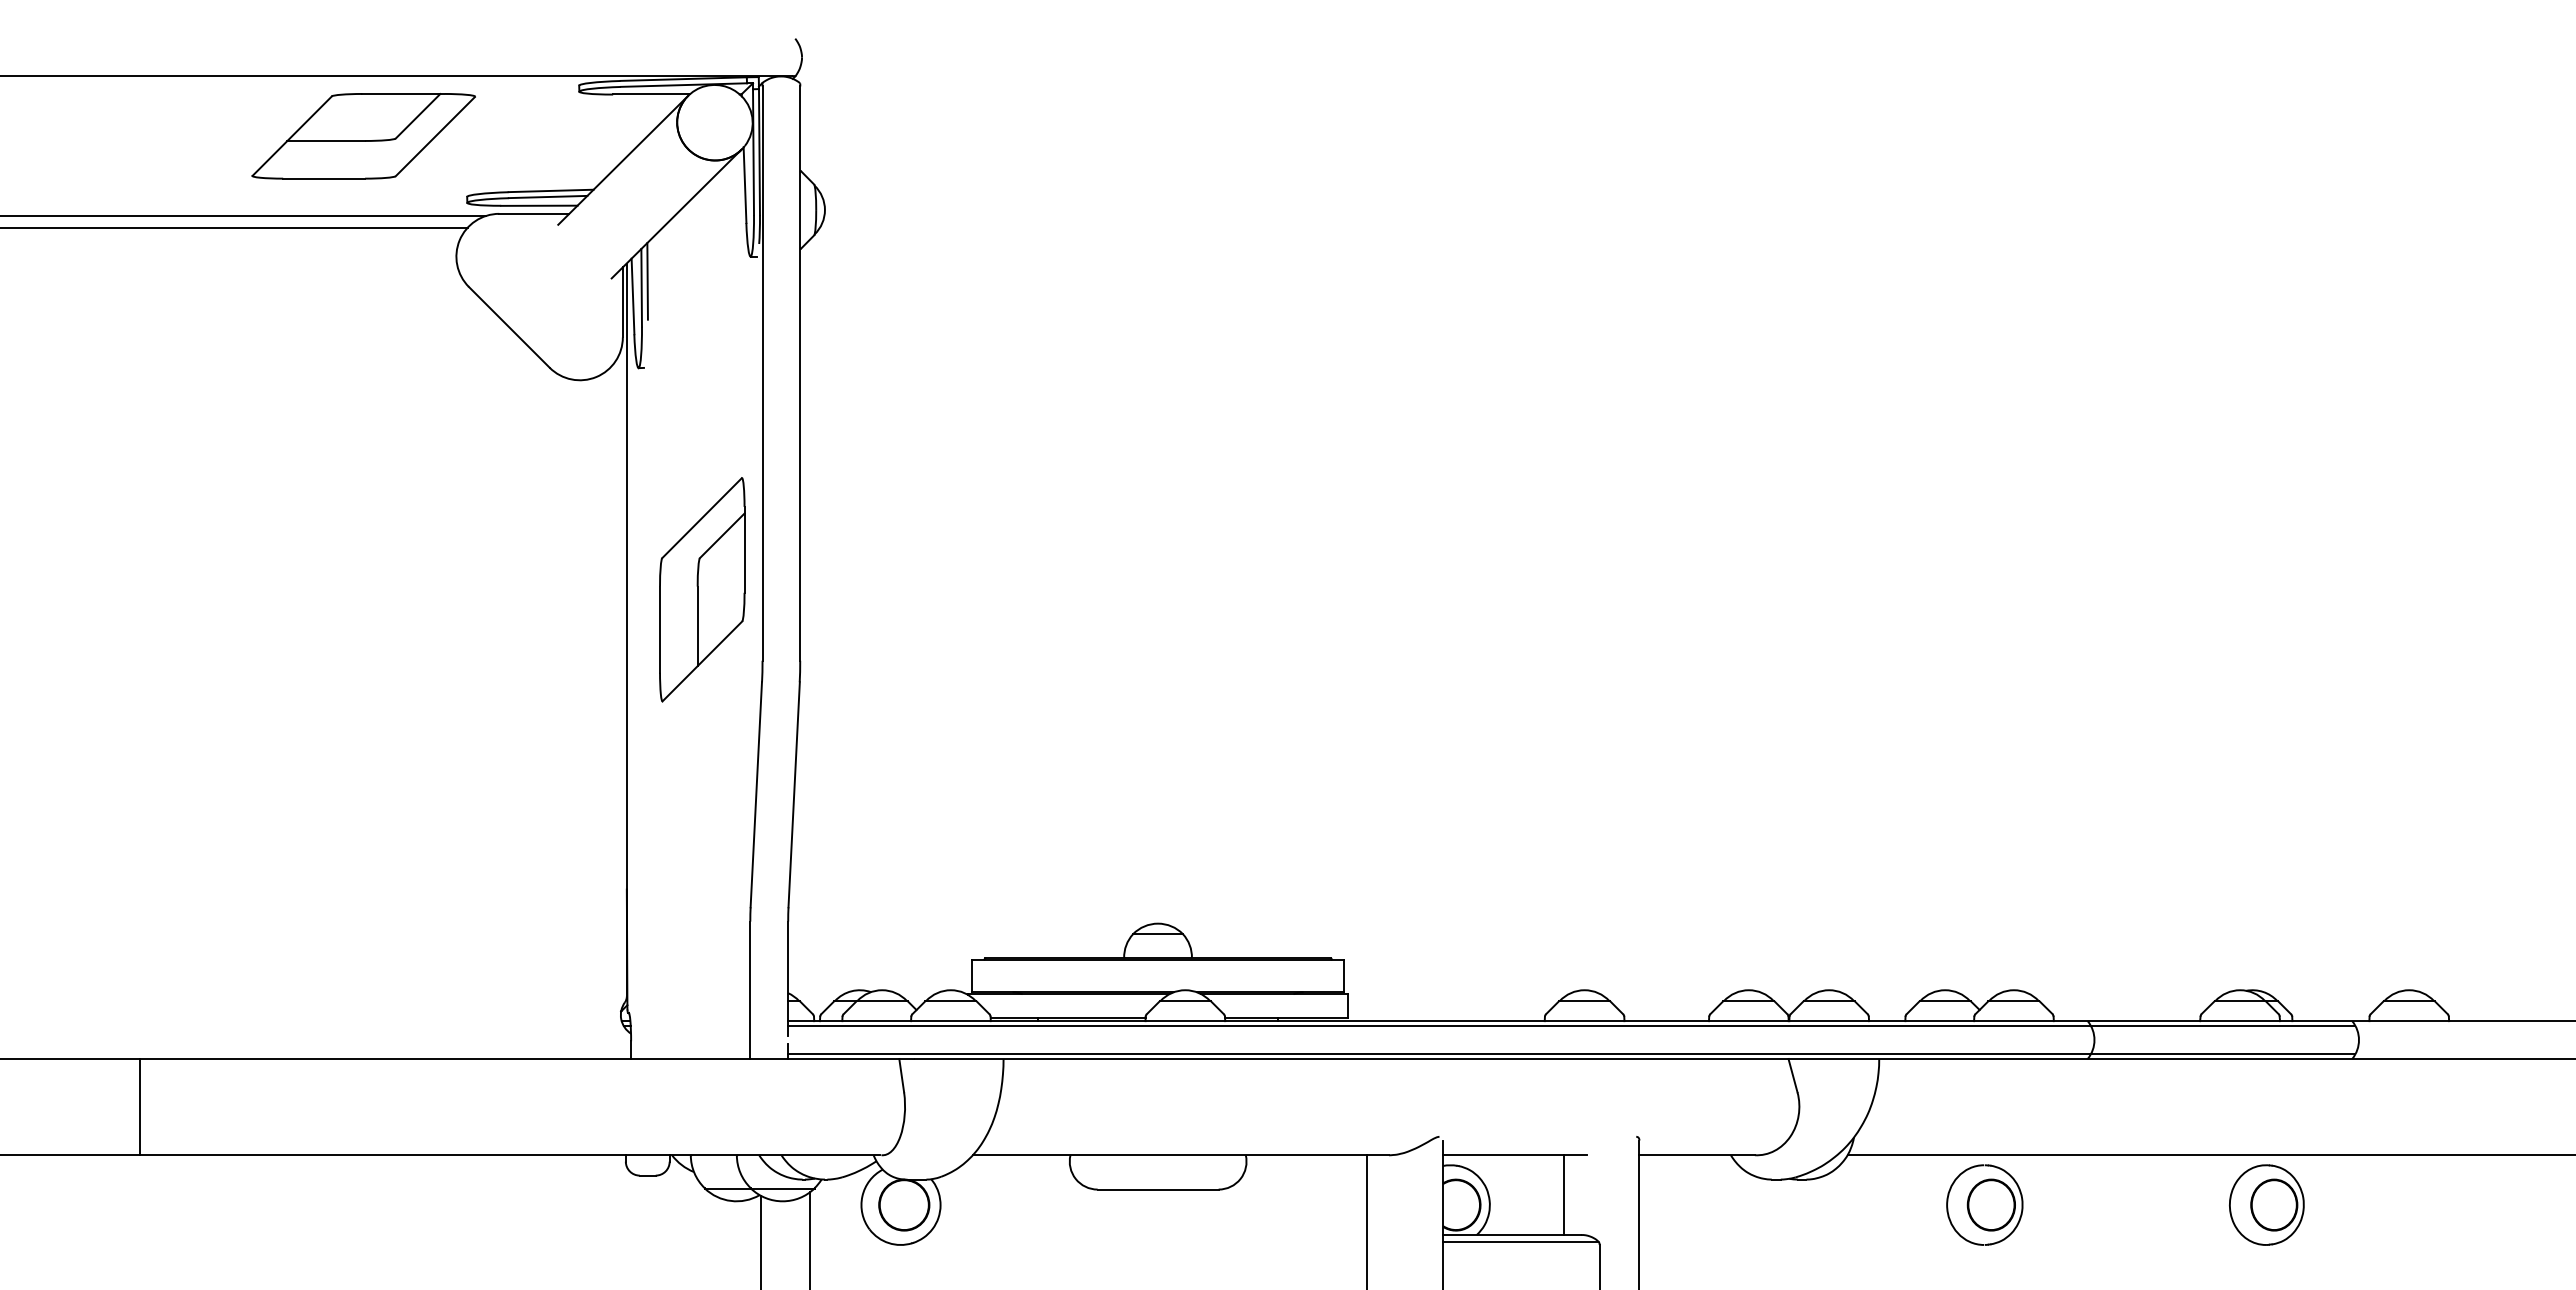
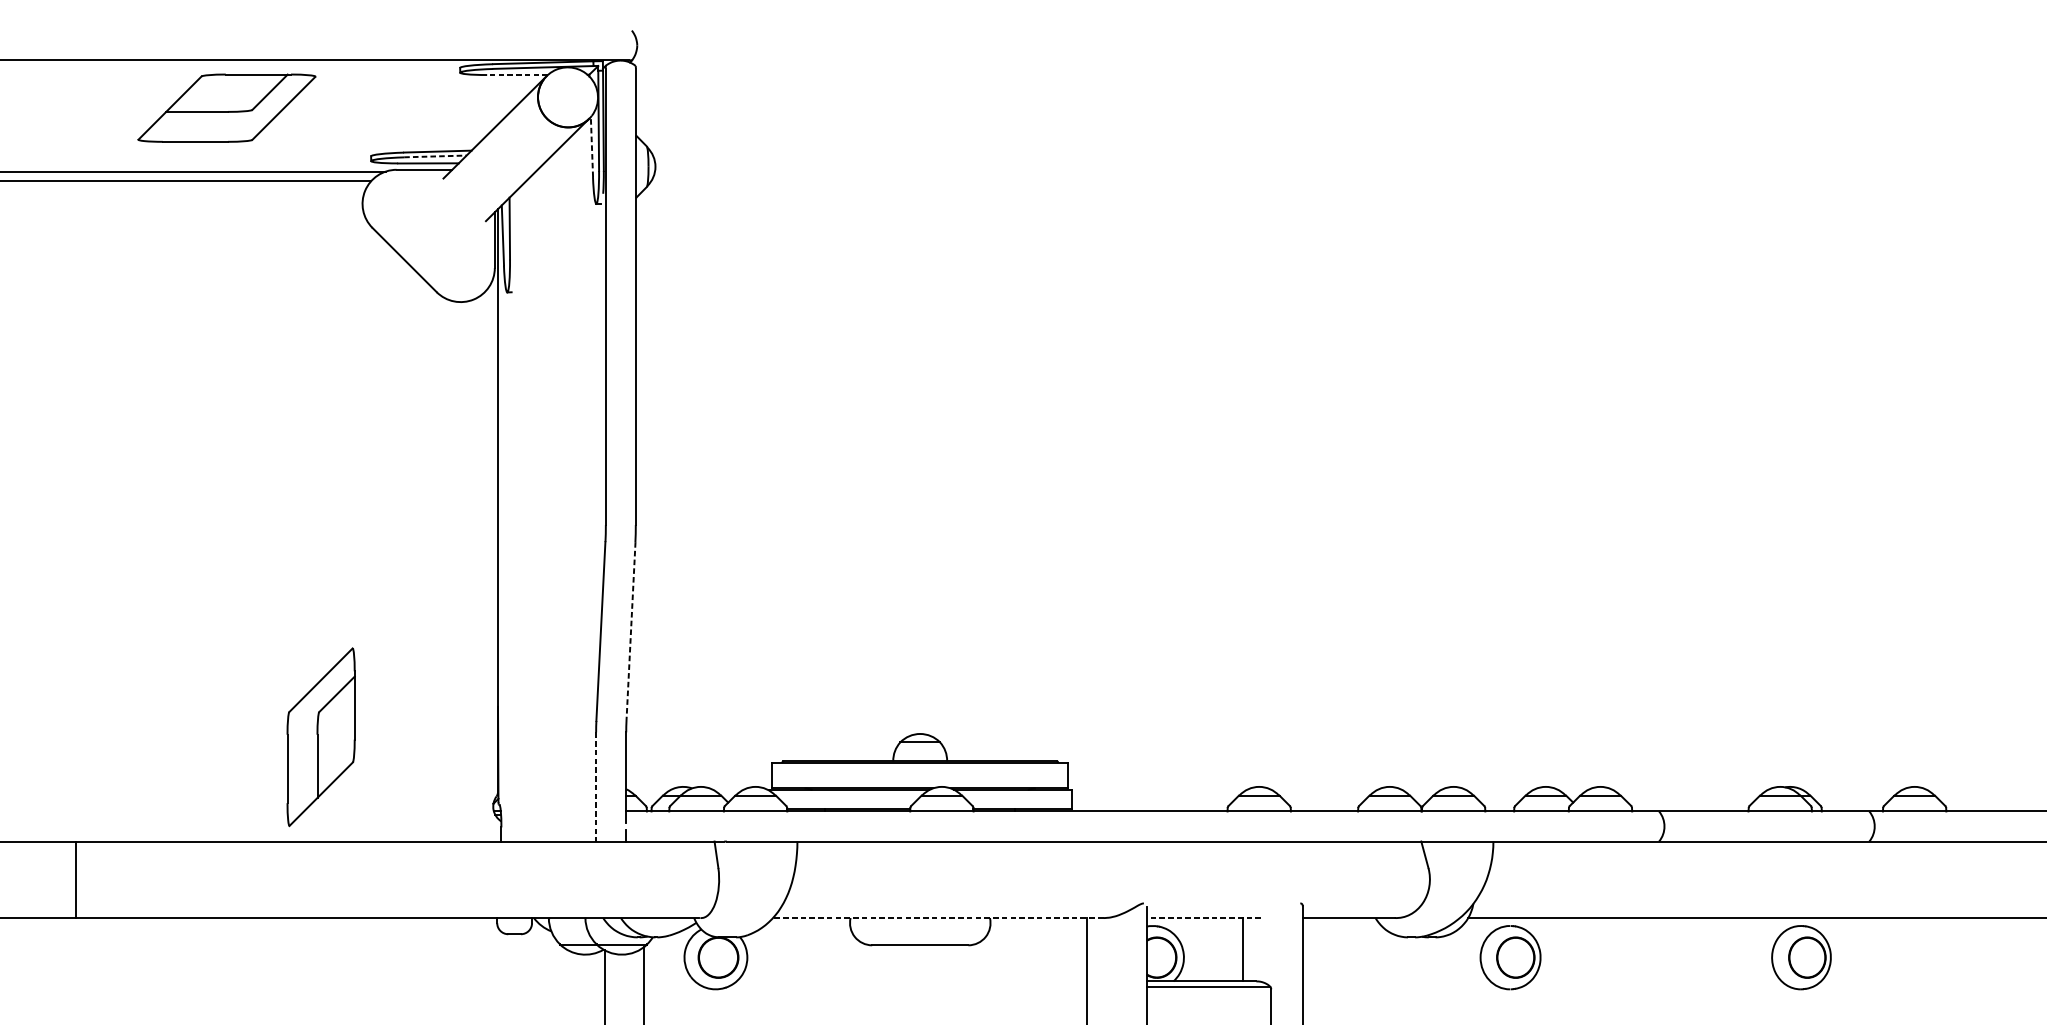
line: (650, 94) -> (516, 74), solid -> dashed
part: (363, 136) -> (226, 108), moved
line: (745, 185) -> (592, 147), solid -> dashed
line: (548, 197) -> (435, 156), solid -> dashed
line: (647, 281) -> (514, 223), removed
part: (702, 589) -> (321, 737), moved
line: (794, 794) -> (631, 631), solid -> dashed
line: (750, 990) -> (596, 787), solid -> dashed
line: (1571, 1026) -> (1248, 815), removed
line: (1571, 1054) -> (1248, 837), removed
line: (139, 1107) -> (75, 880), moved
line: (1180, 1155) -> (938, 918), solid -> dashed
line: (1514, 1155) -> (1203, 918), solid -> dashed
part: (1984, 1204) -> (1510, 957), moved

